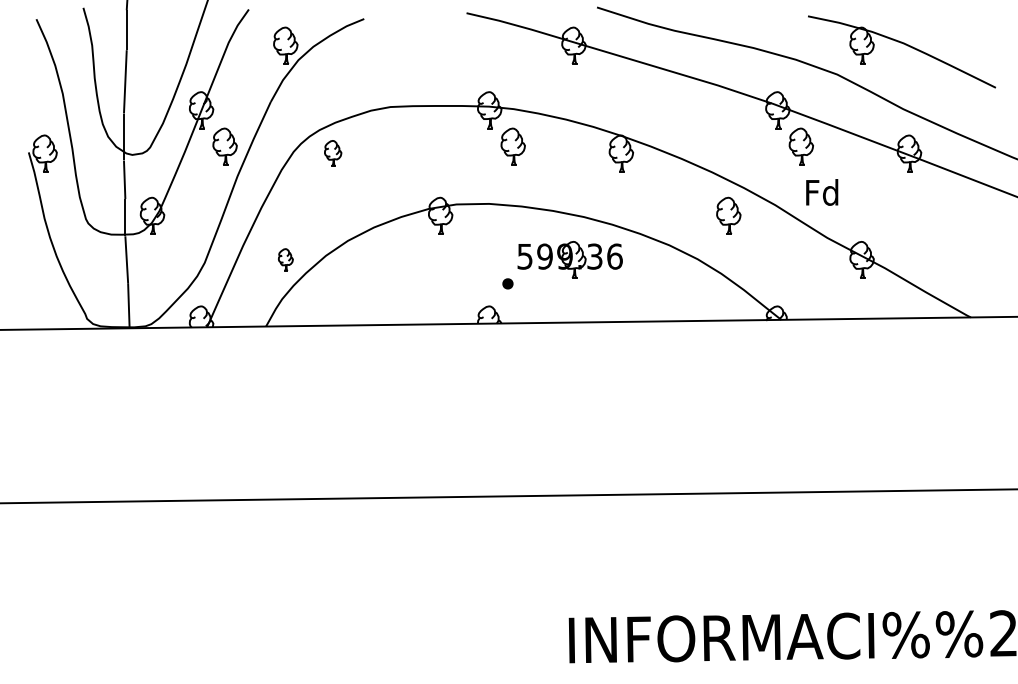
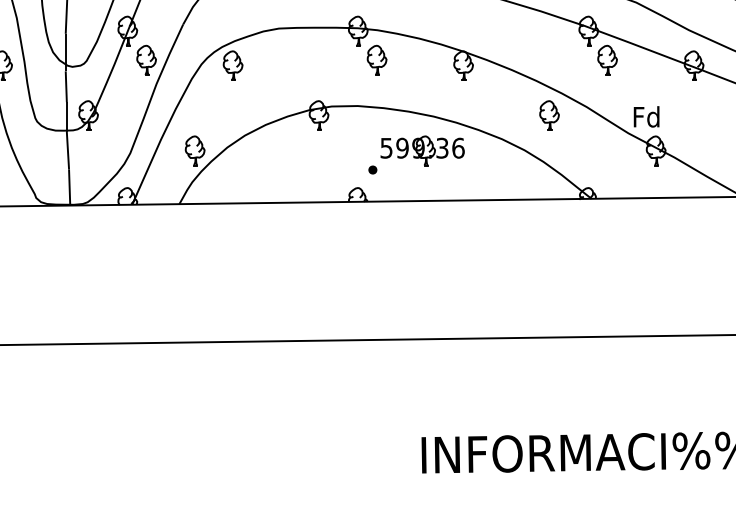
part: (332, 153) -> (232, 65), size x1.43
text: (822, 192) -> (646, 116), moved
part: (285, 259) -> (194, 150), size x1.67

